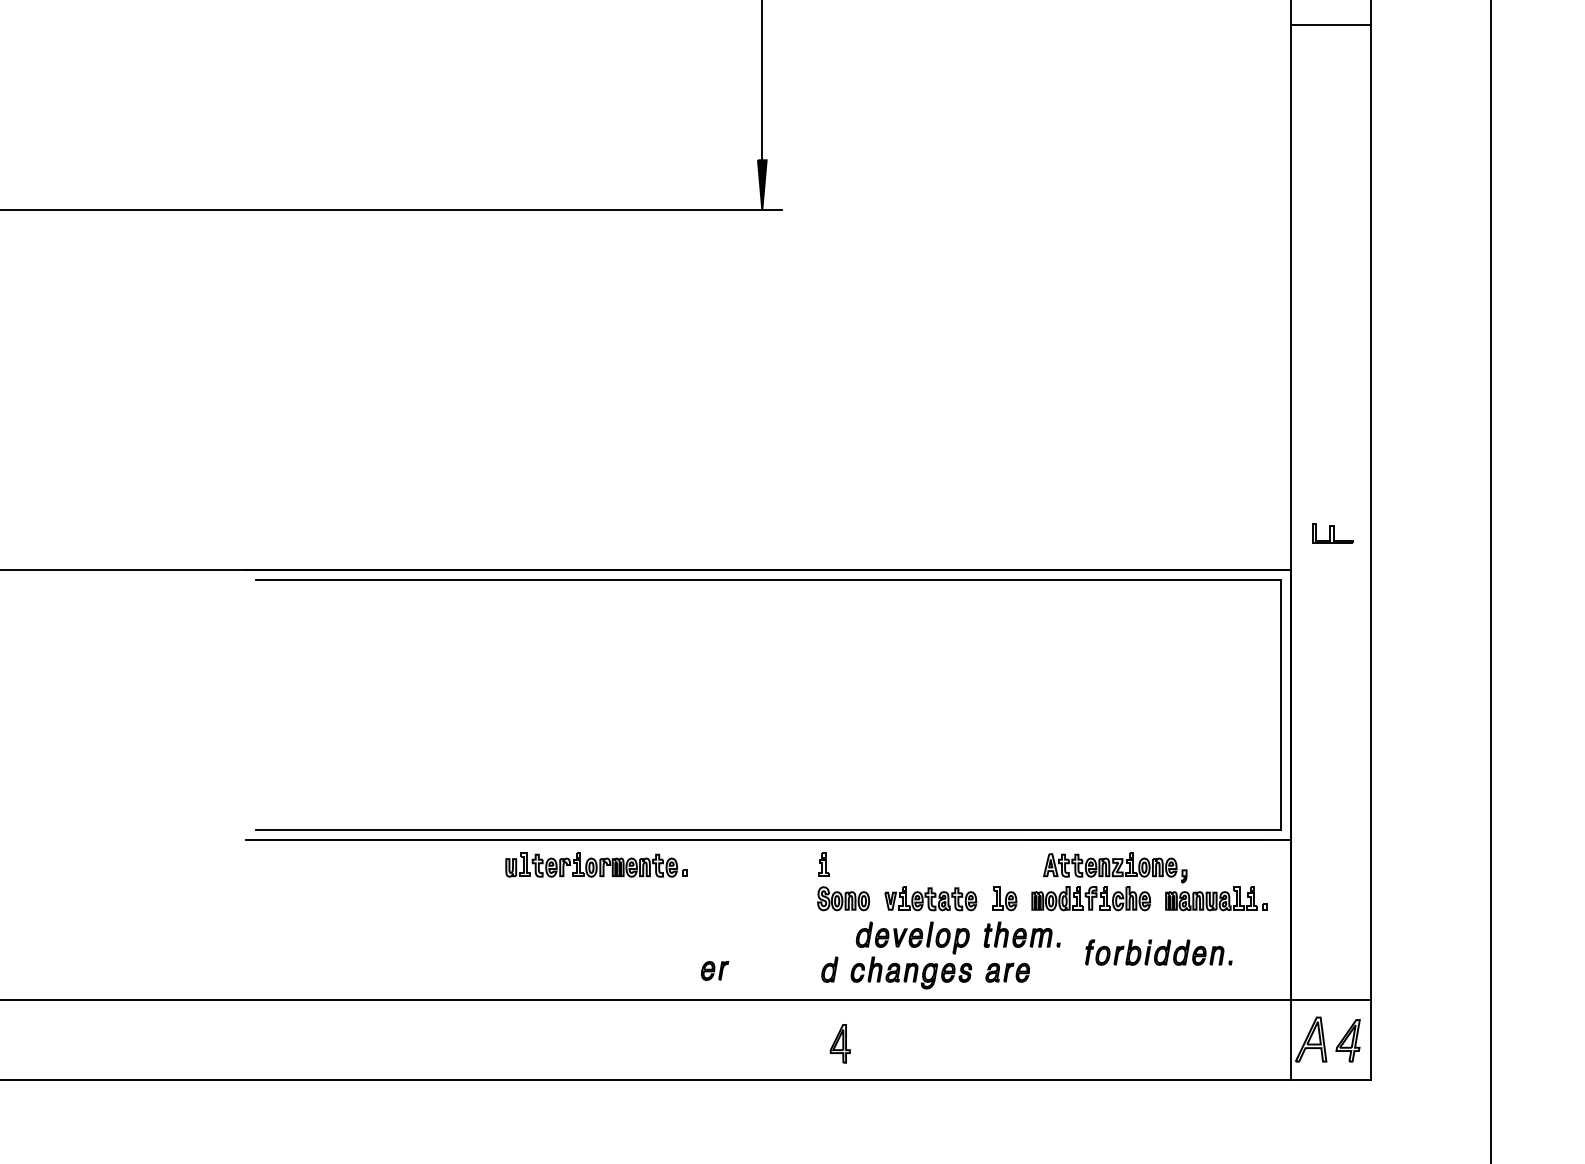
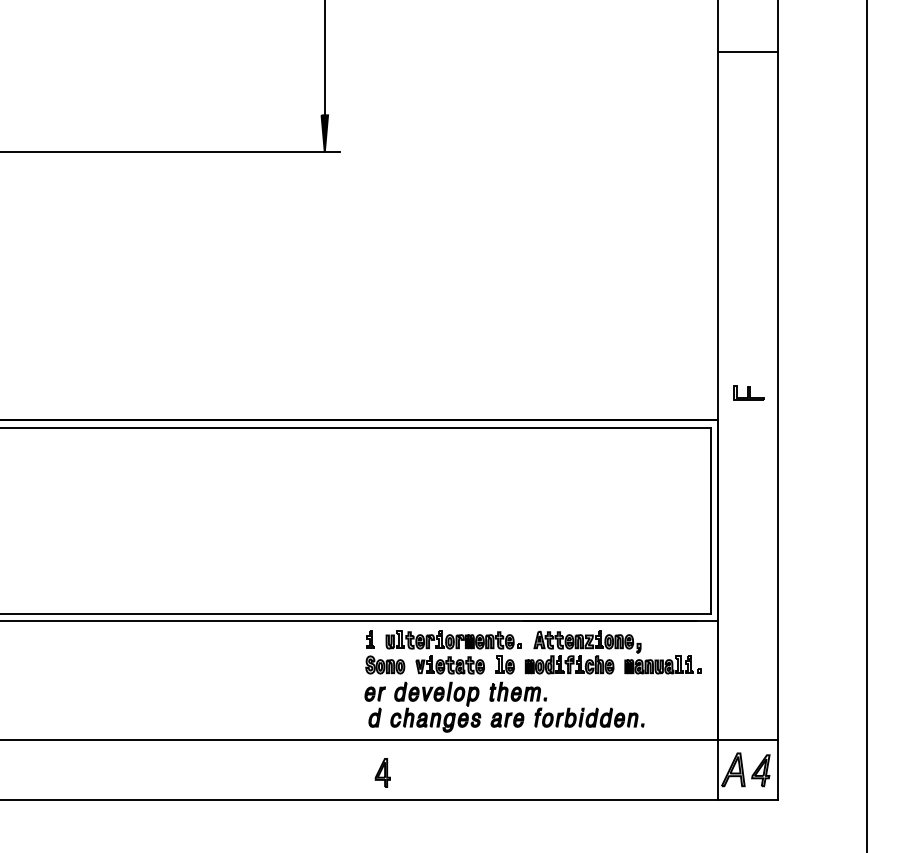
line: (1330, 24) -> (747, 52), moved
part: (596, 864) -> (453, 639), moved
part: (1158, 952) -> (589, 717), moved
part: (715, 970) -> (375, 693), moved

